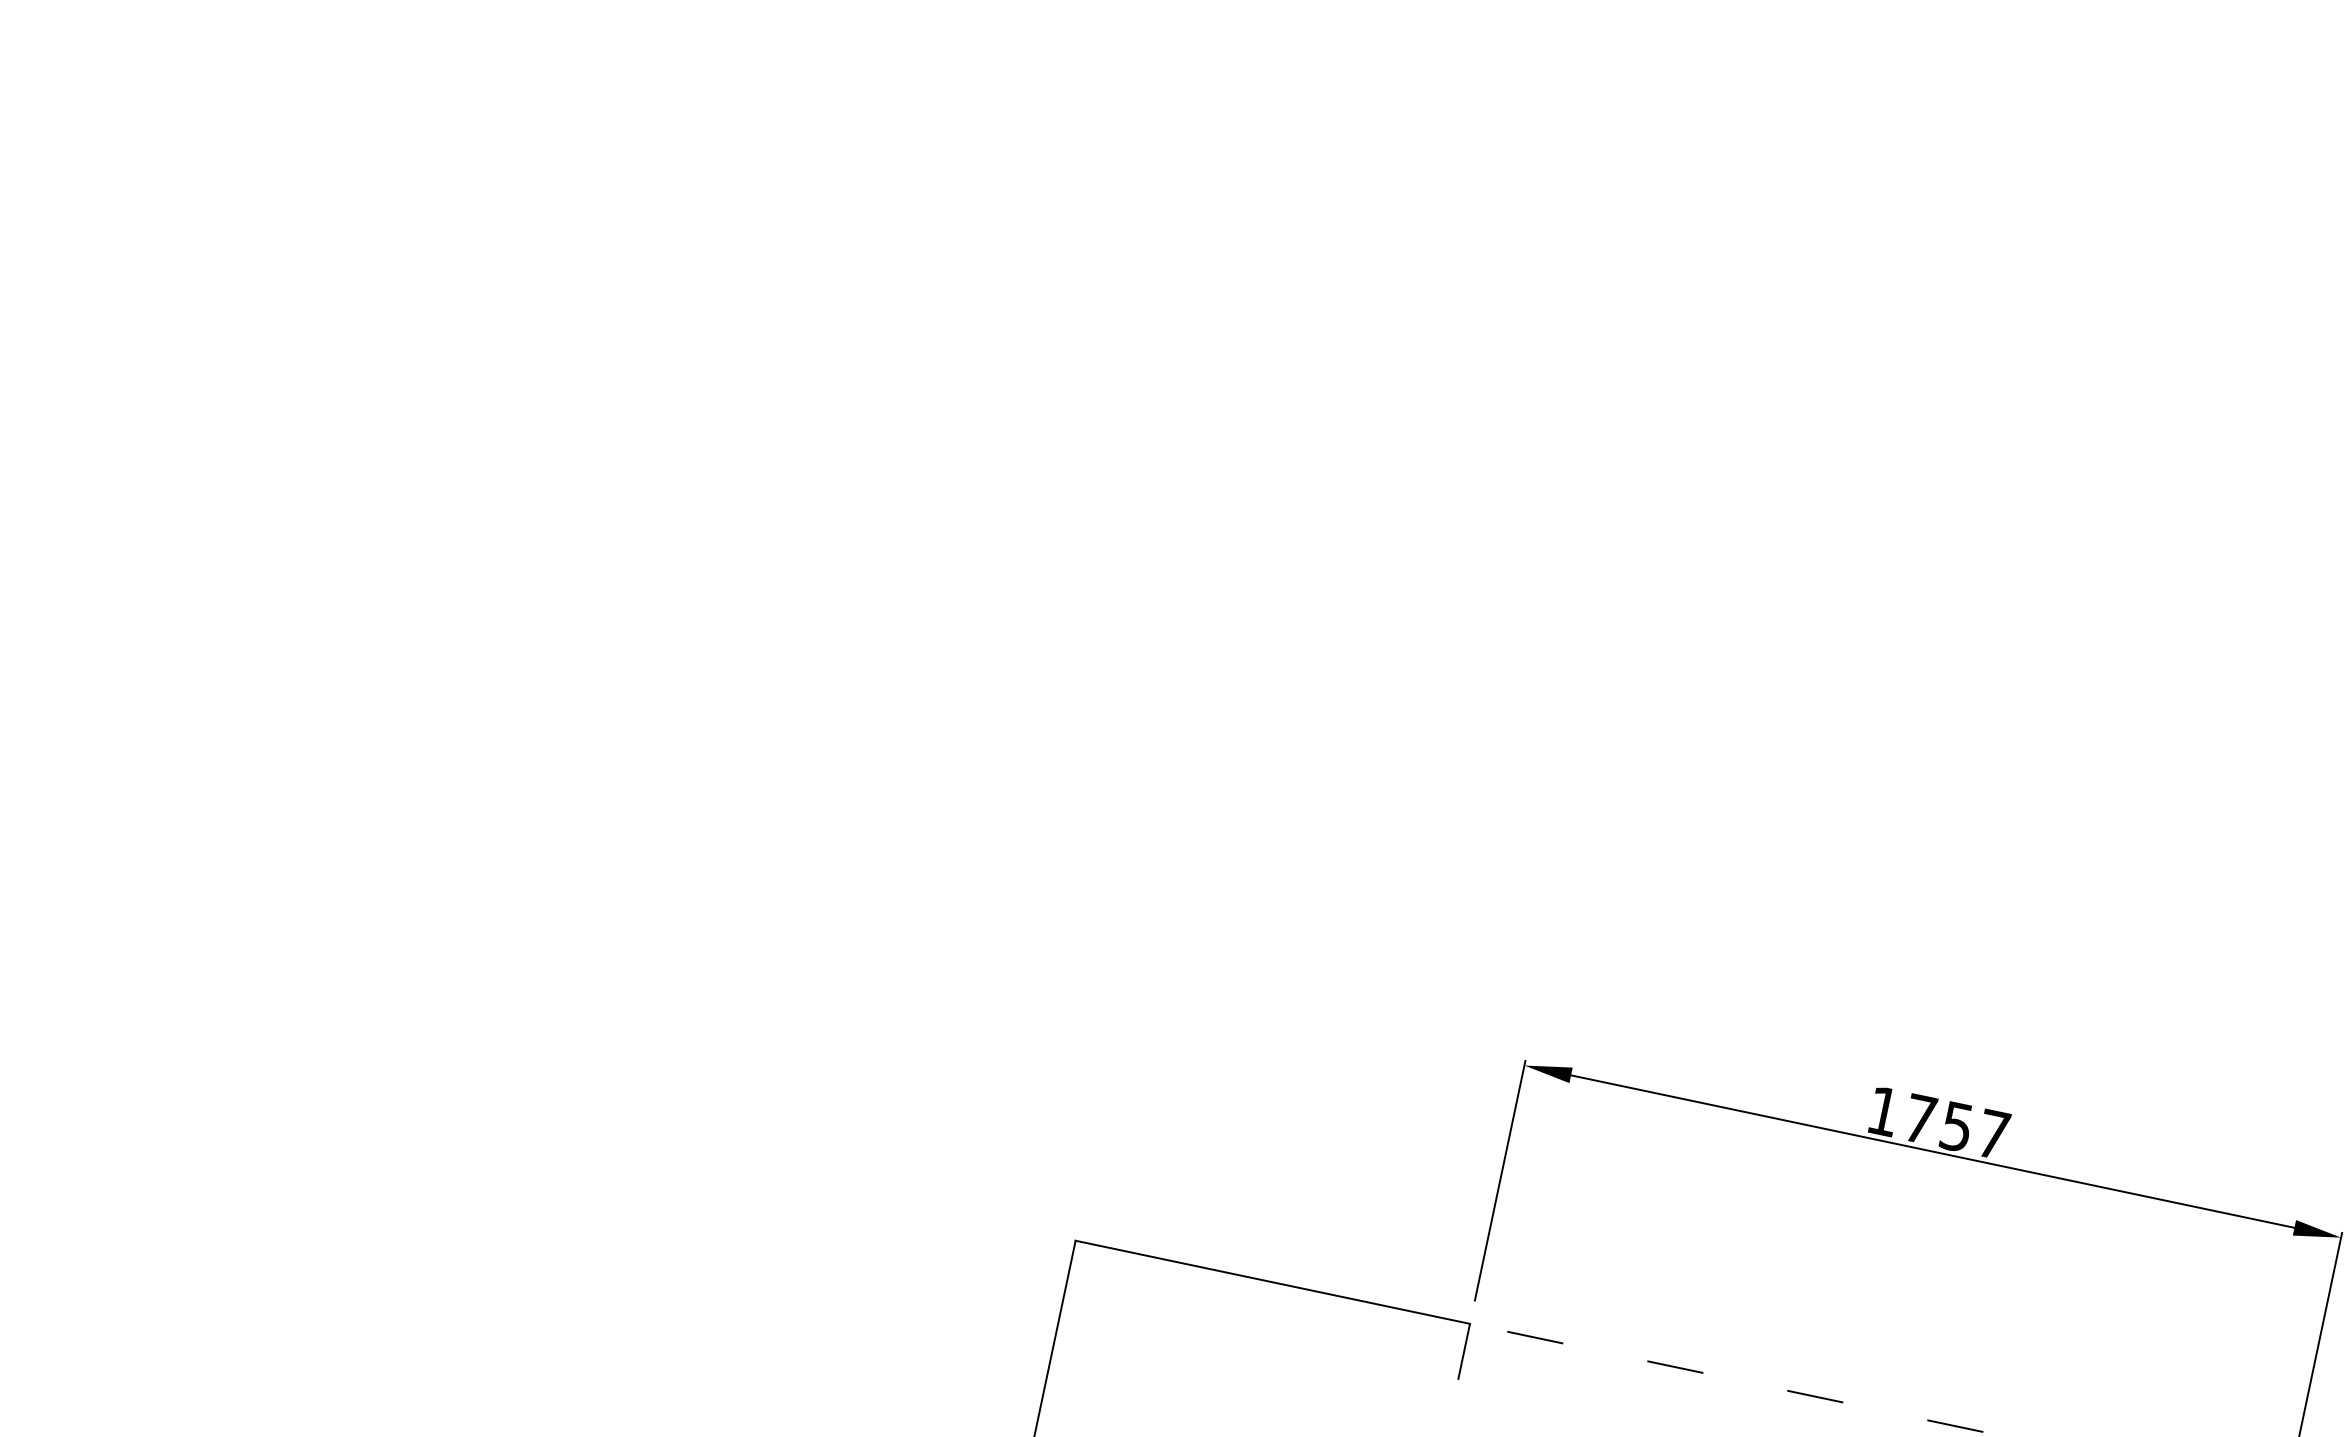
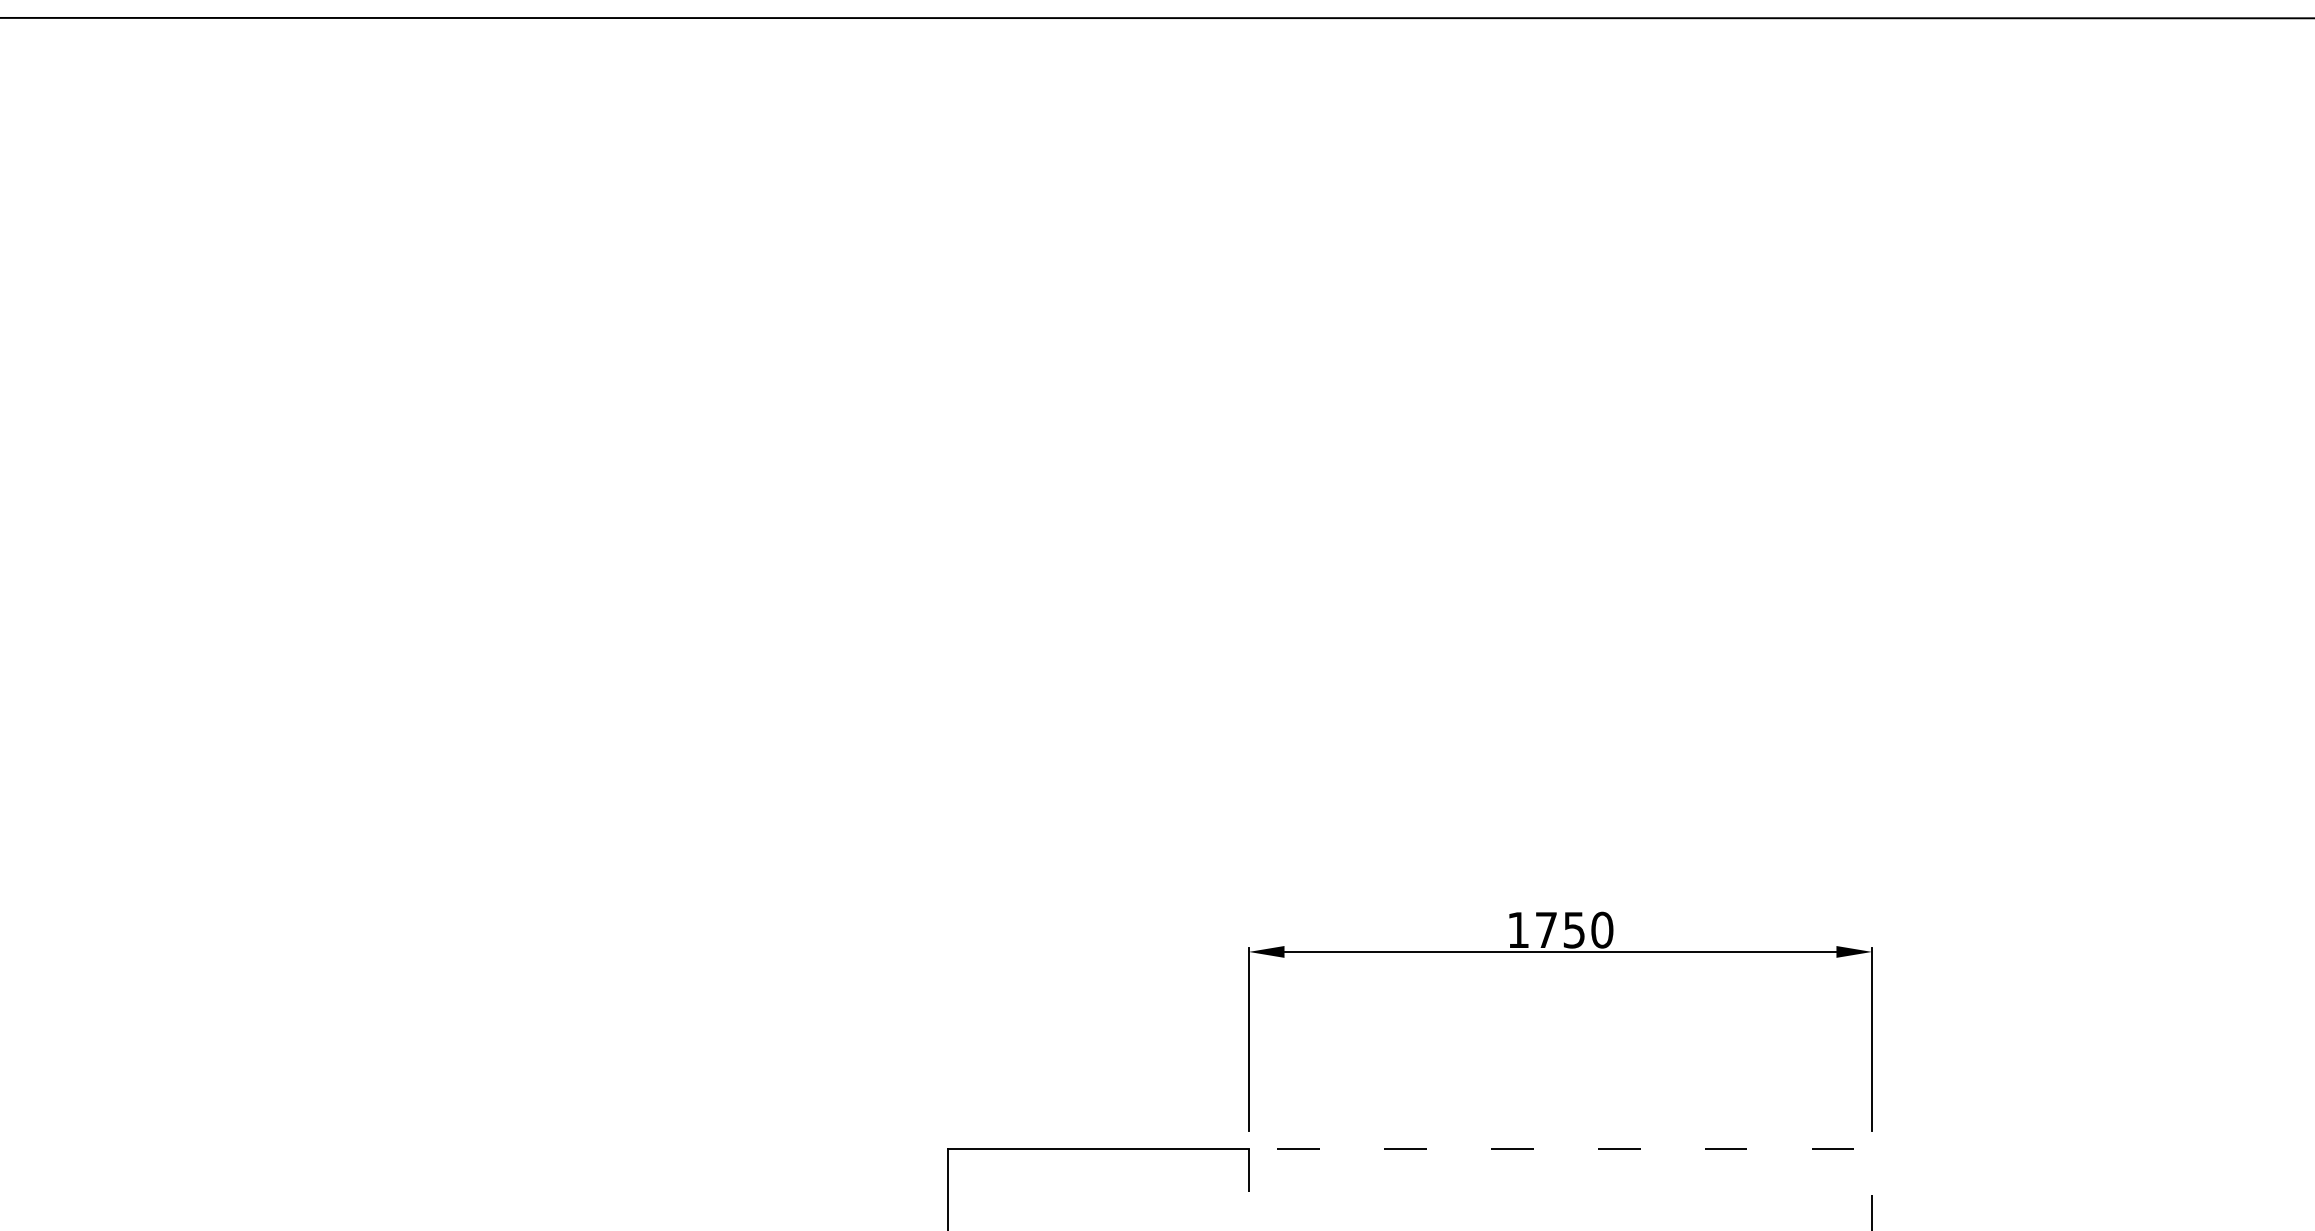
text: (1994, 1133) -> (1602, 929), 1757 -> 1750

